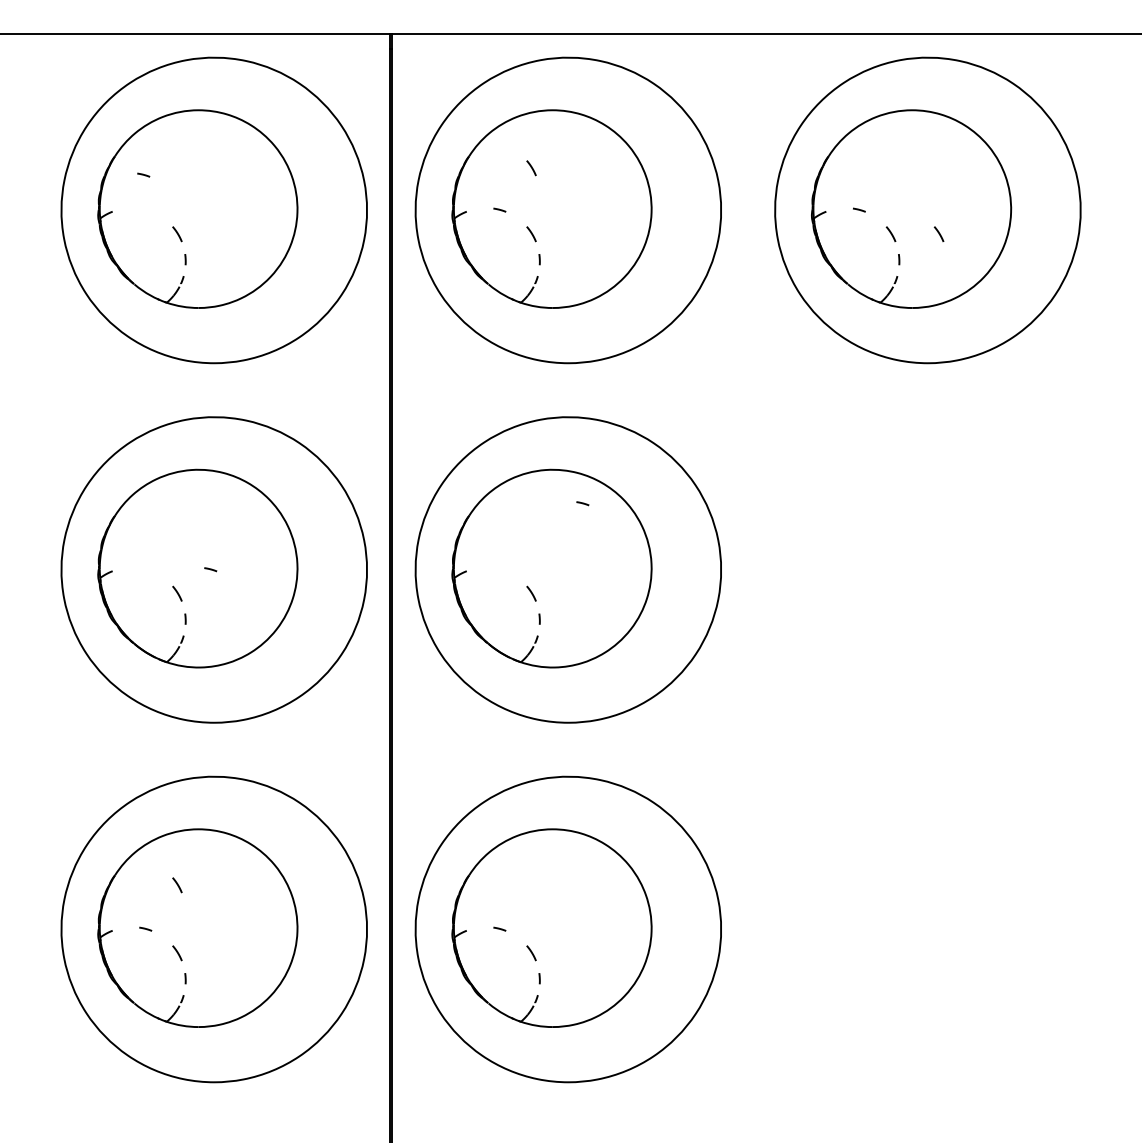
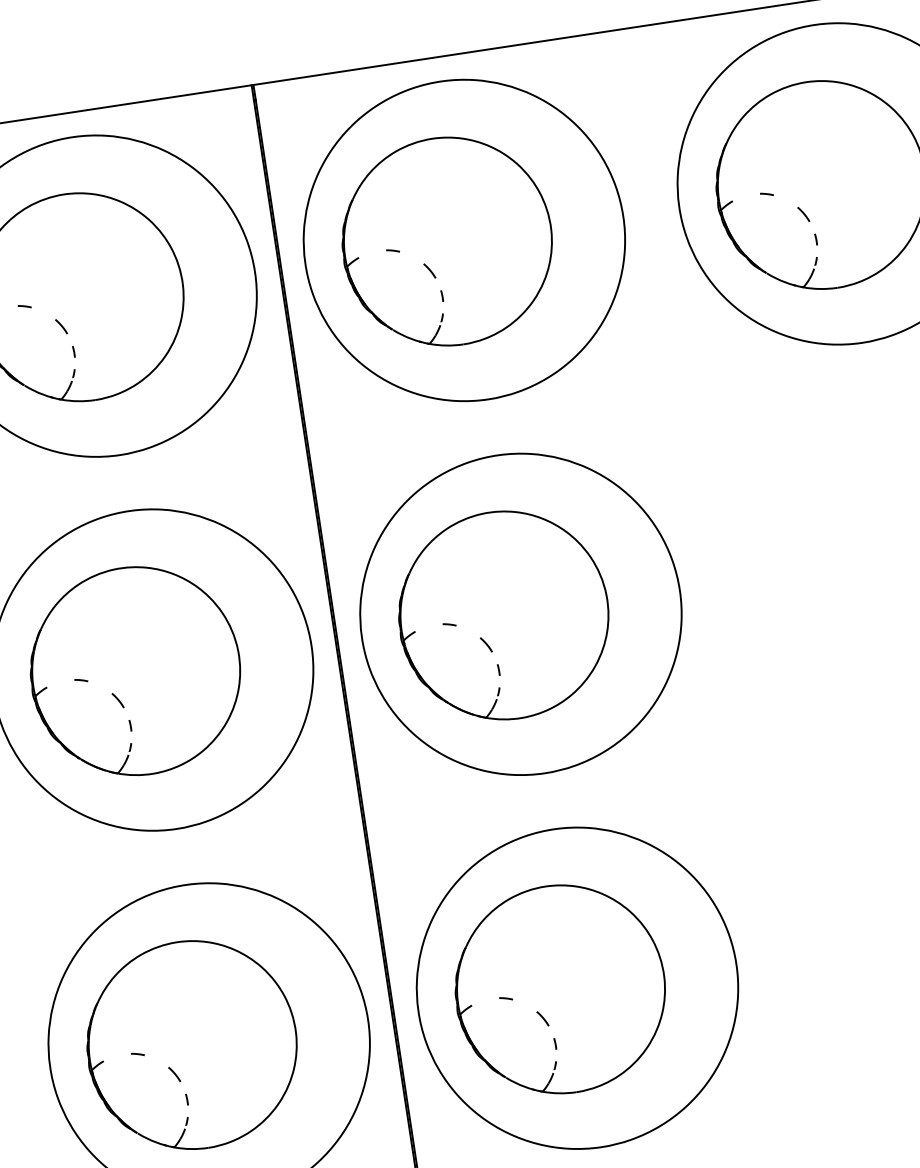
line: (531, 168) -> (419, 202), removed
line: (143, 174) -> (24, 306), moved
line: (938, 233) -> (852, 206), removed
curve: (582, 503) -> (449, 624), moved
curve: (210, 569) -> (81, 680), moved
line: (177, 885) -> (164, 1004), removed

